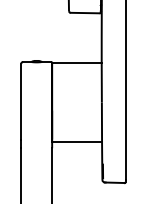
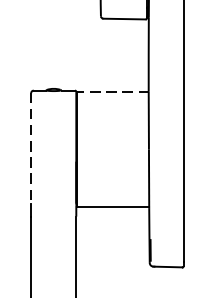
line: (77, 63) -> (113, 92), solid -> dashed
line: (21, 102) -> (31, 149), solid -> dashed

